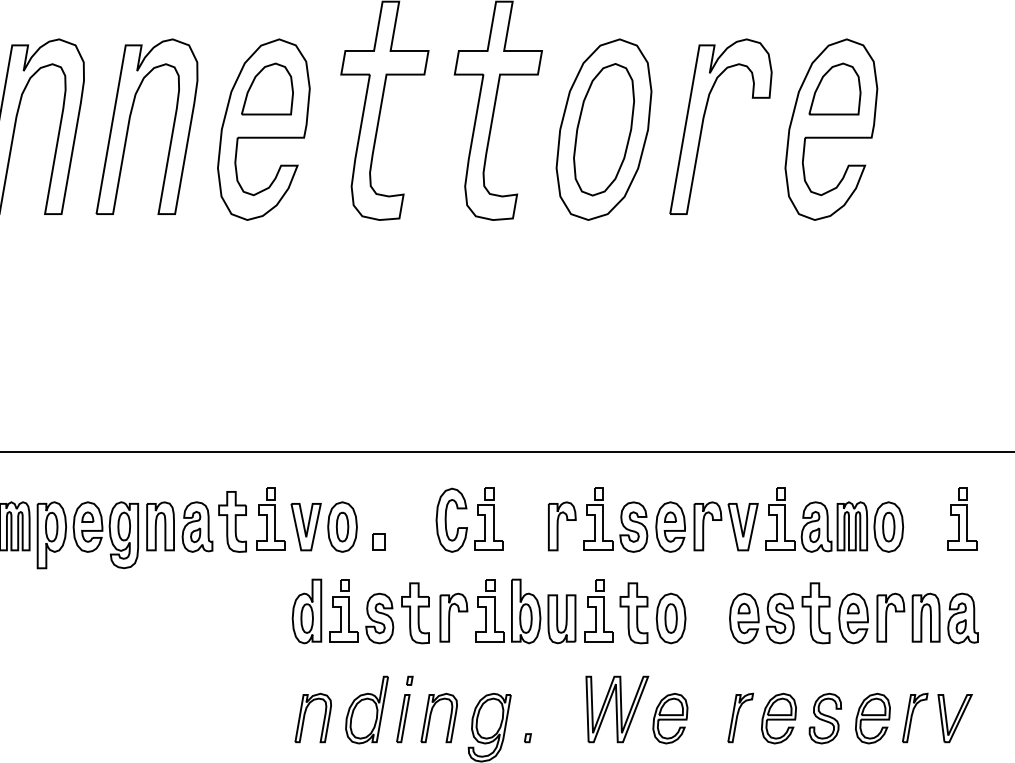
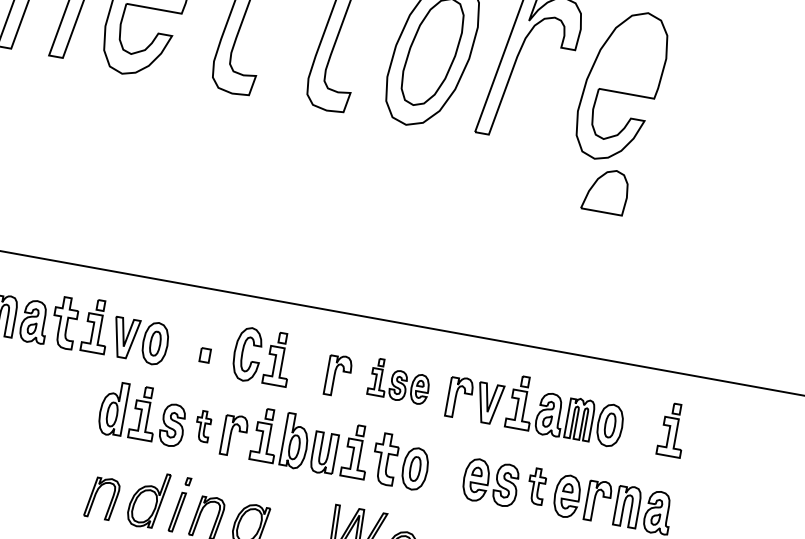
part: (834, 88) -> (605, 190), moved
part: (634, 519) -> (399, 381), size x0.7
part: (378, 541) -> (204, 354), moved
part: (415, 613) -> (203, 426), size x0.6
part: (815, 613) -> (536, 486), size x0.7

